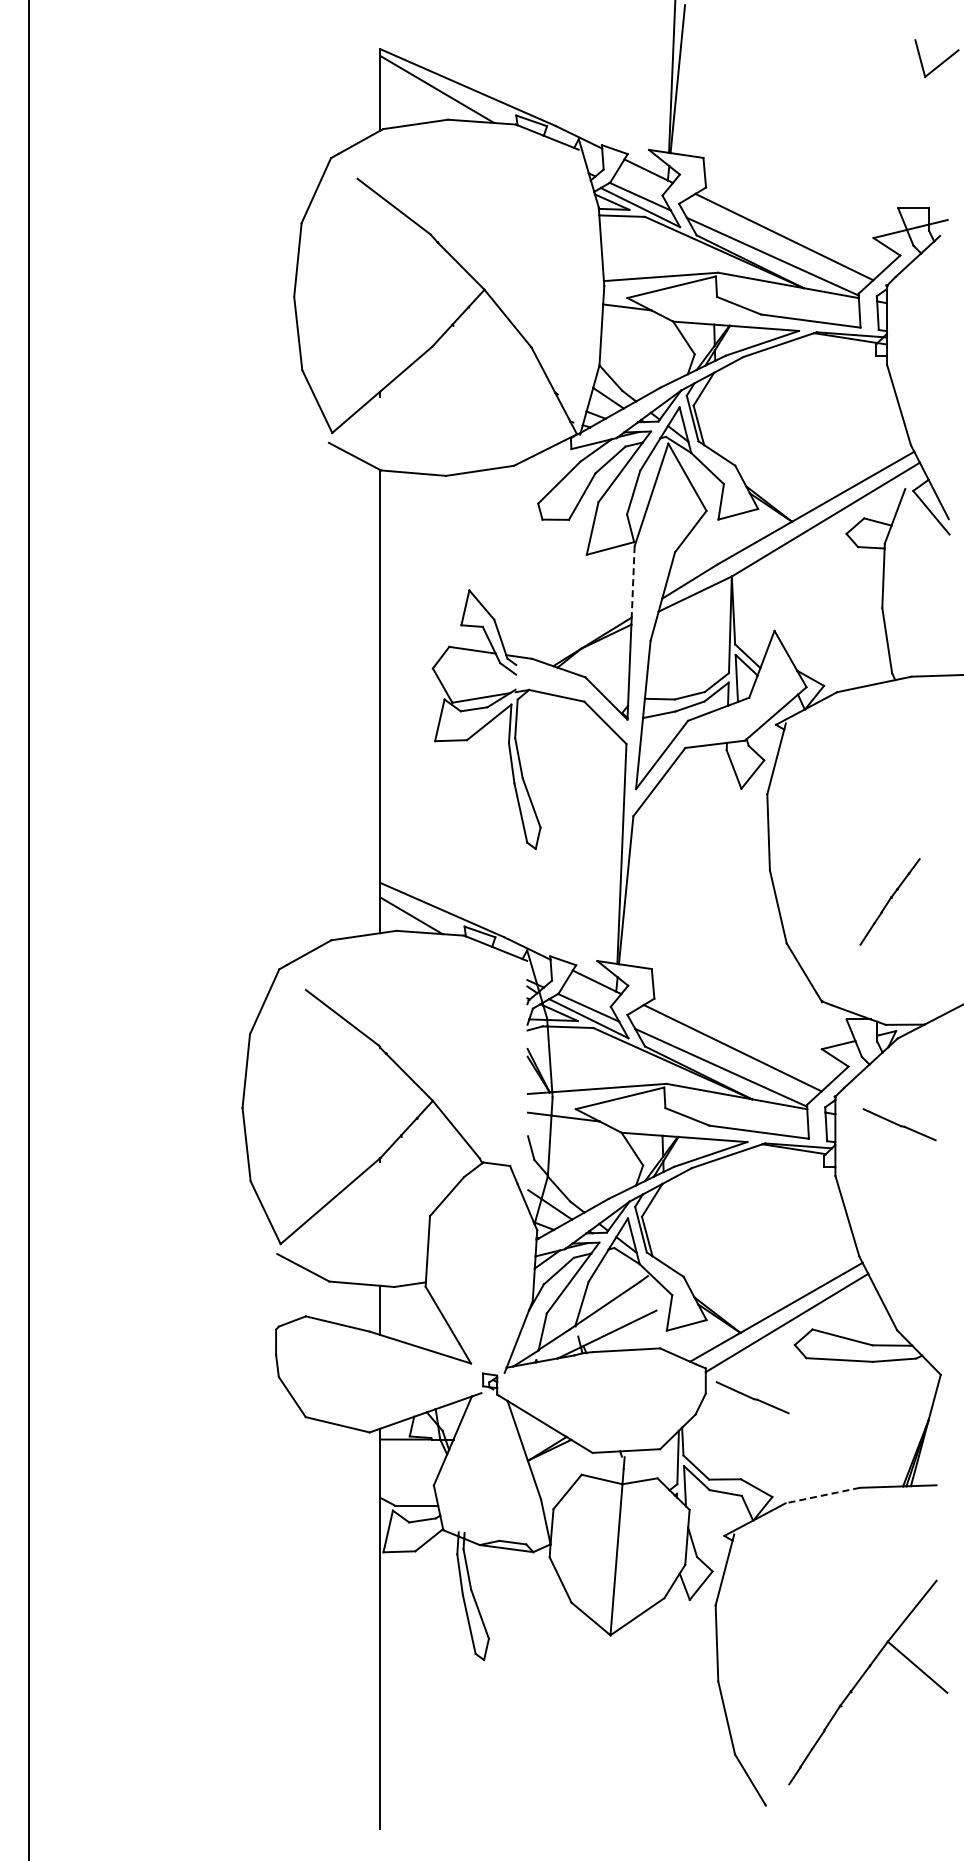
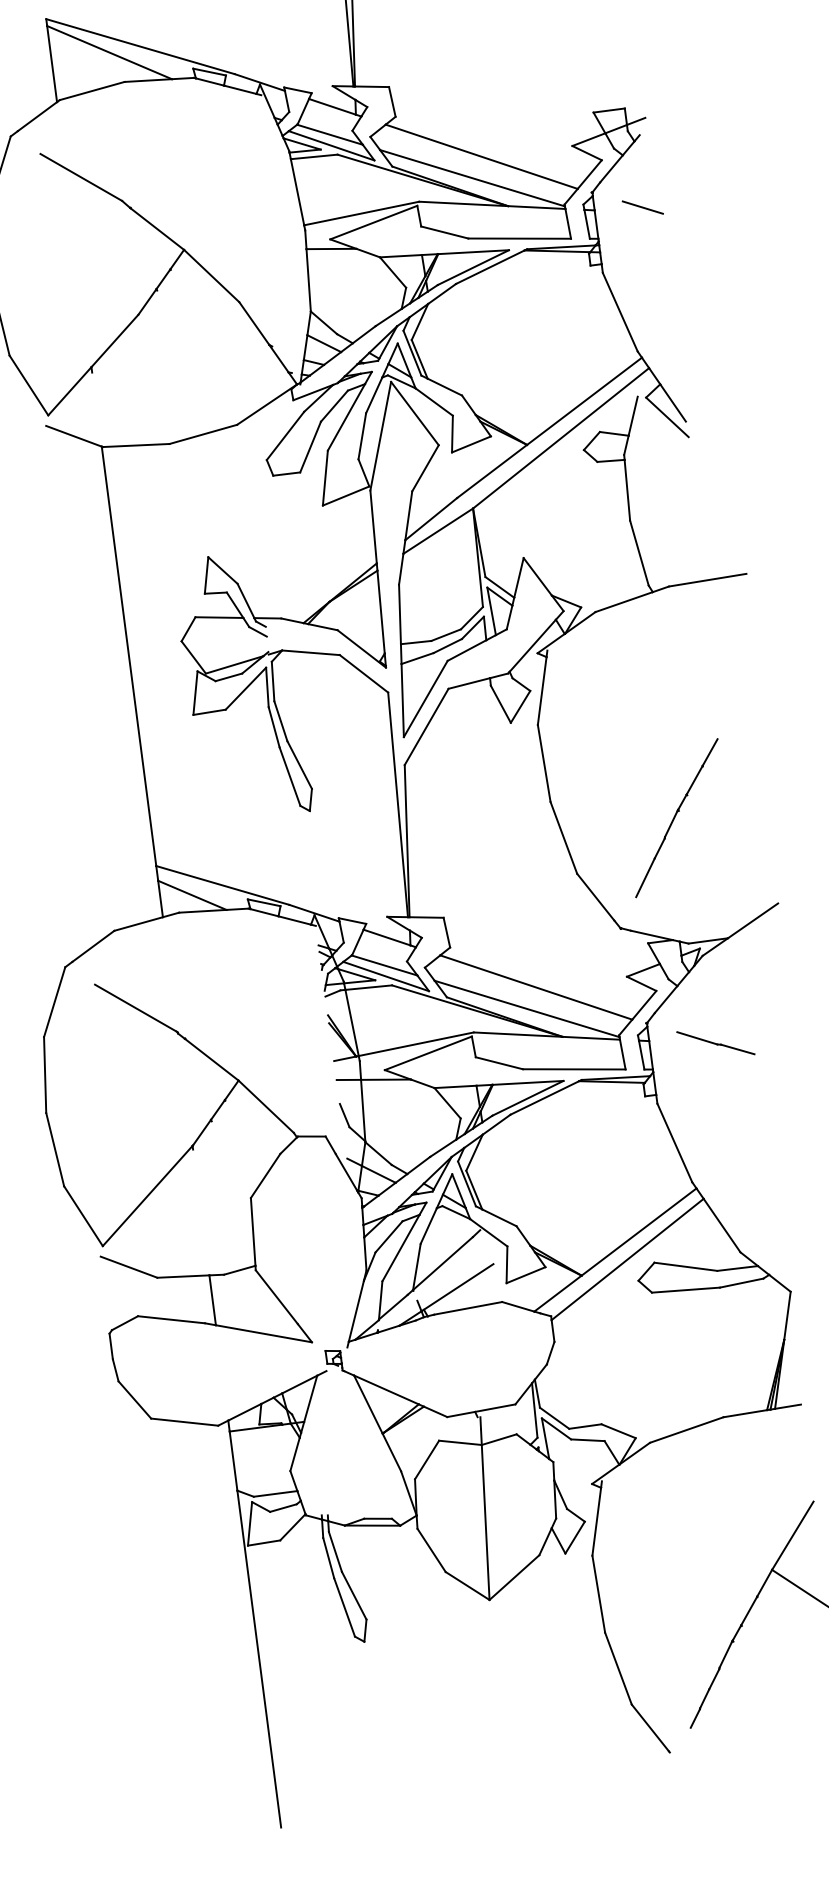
line: (933, 306) -> (642, 207), added
line: (633, 581) -> (373, 526), dashed -> solid
part: (889, 901) -> (676, 817), size x1.67
line: (752, 1397) -> (602, 1339), removed
line: (822, 1495) -> (686, 1430), dashed -> solid

